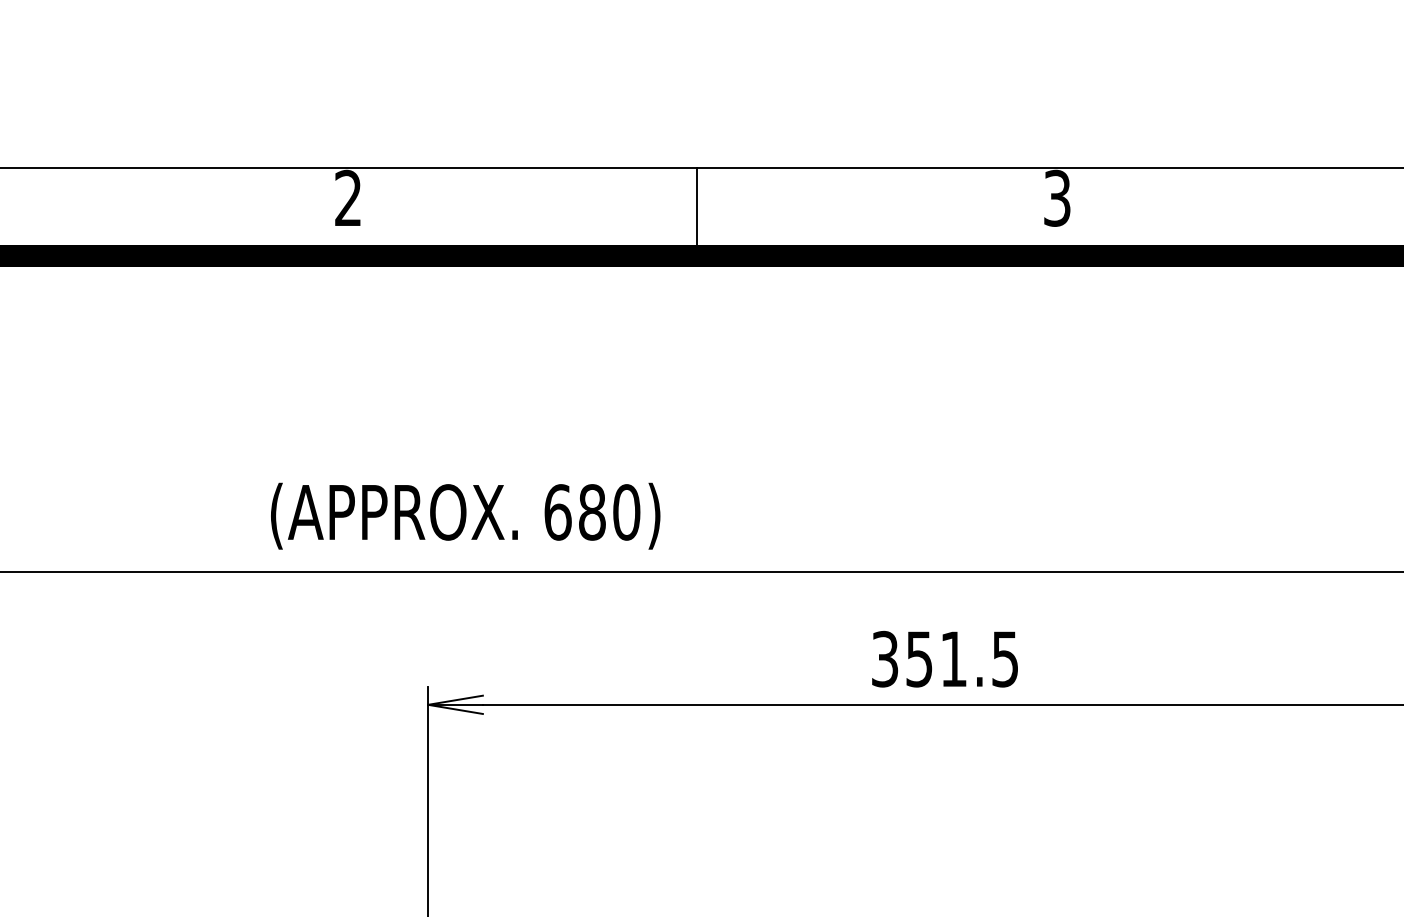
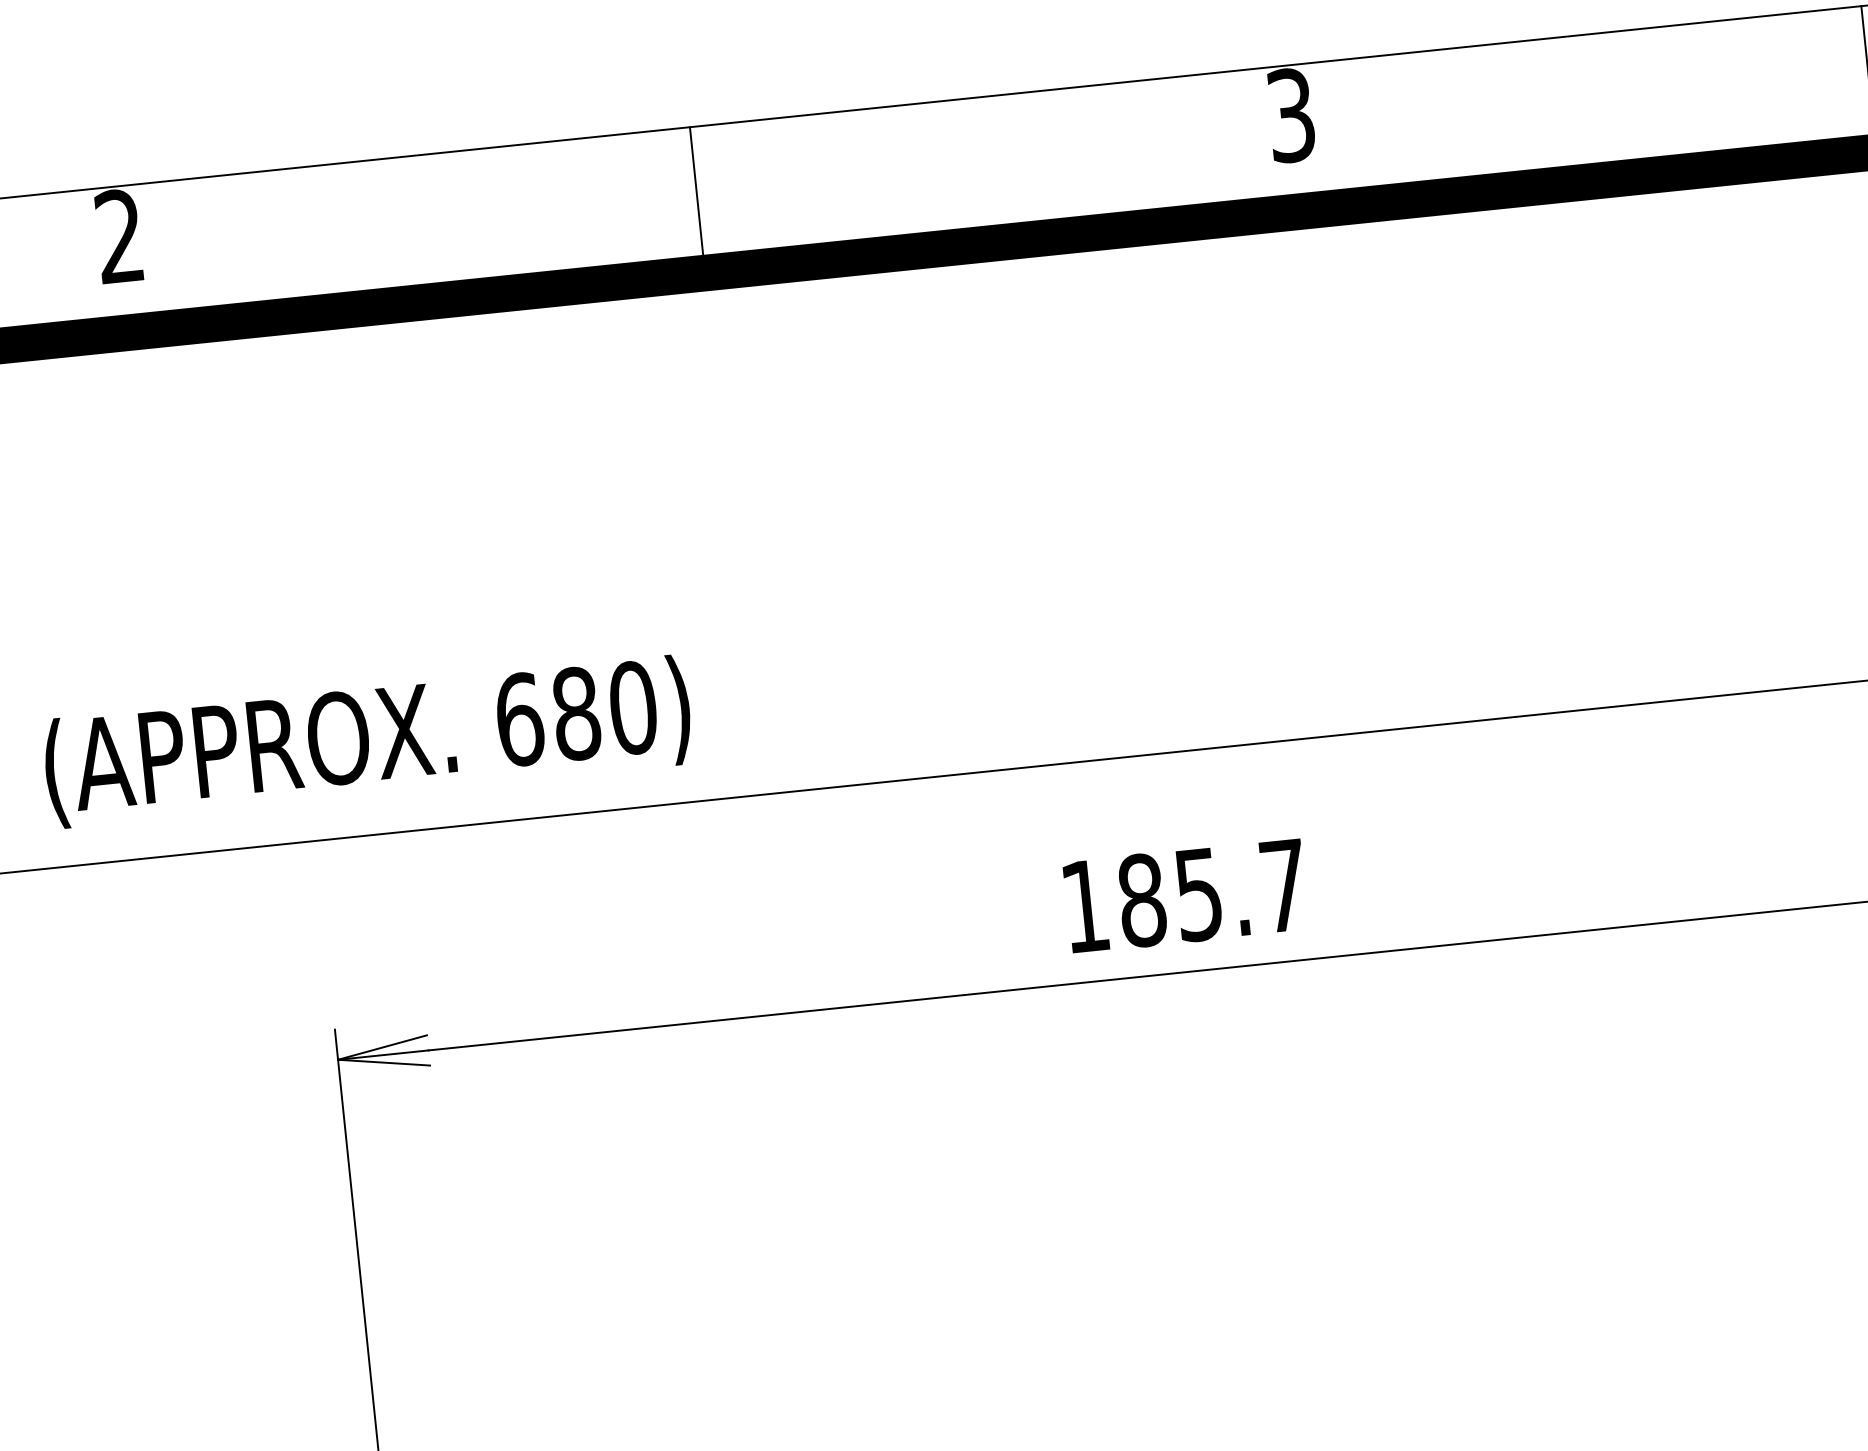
text: (945, 658) -> (1184, 894), 351.5 -> 185.7

